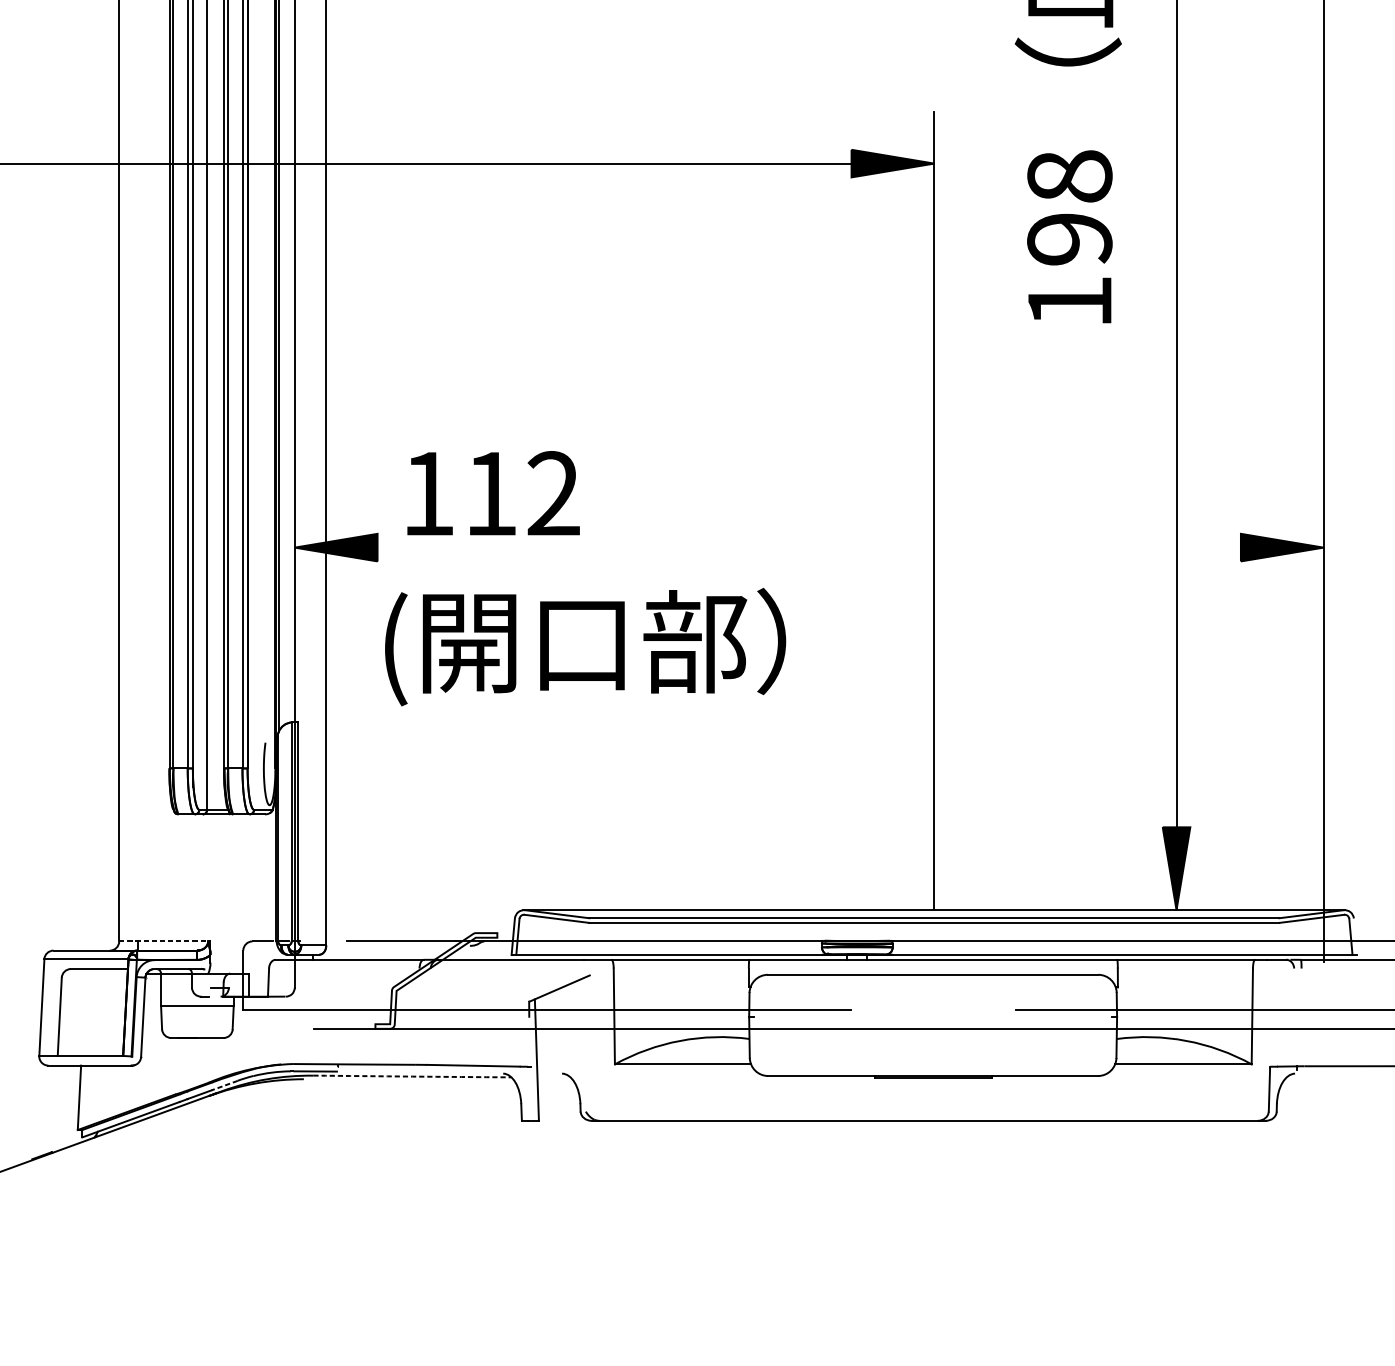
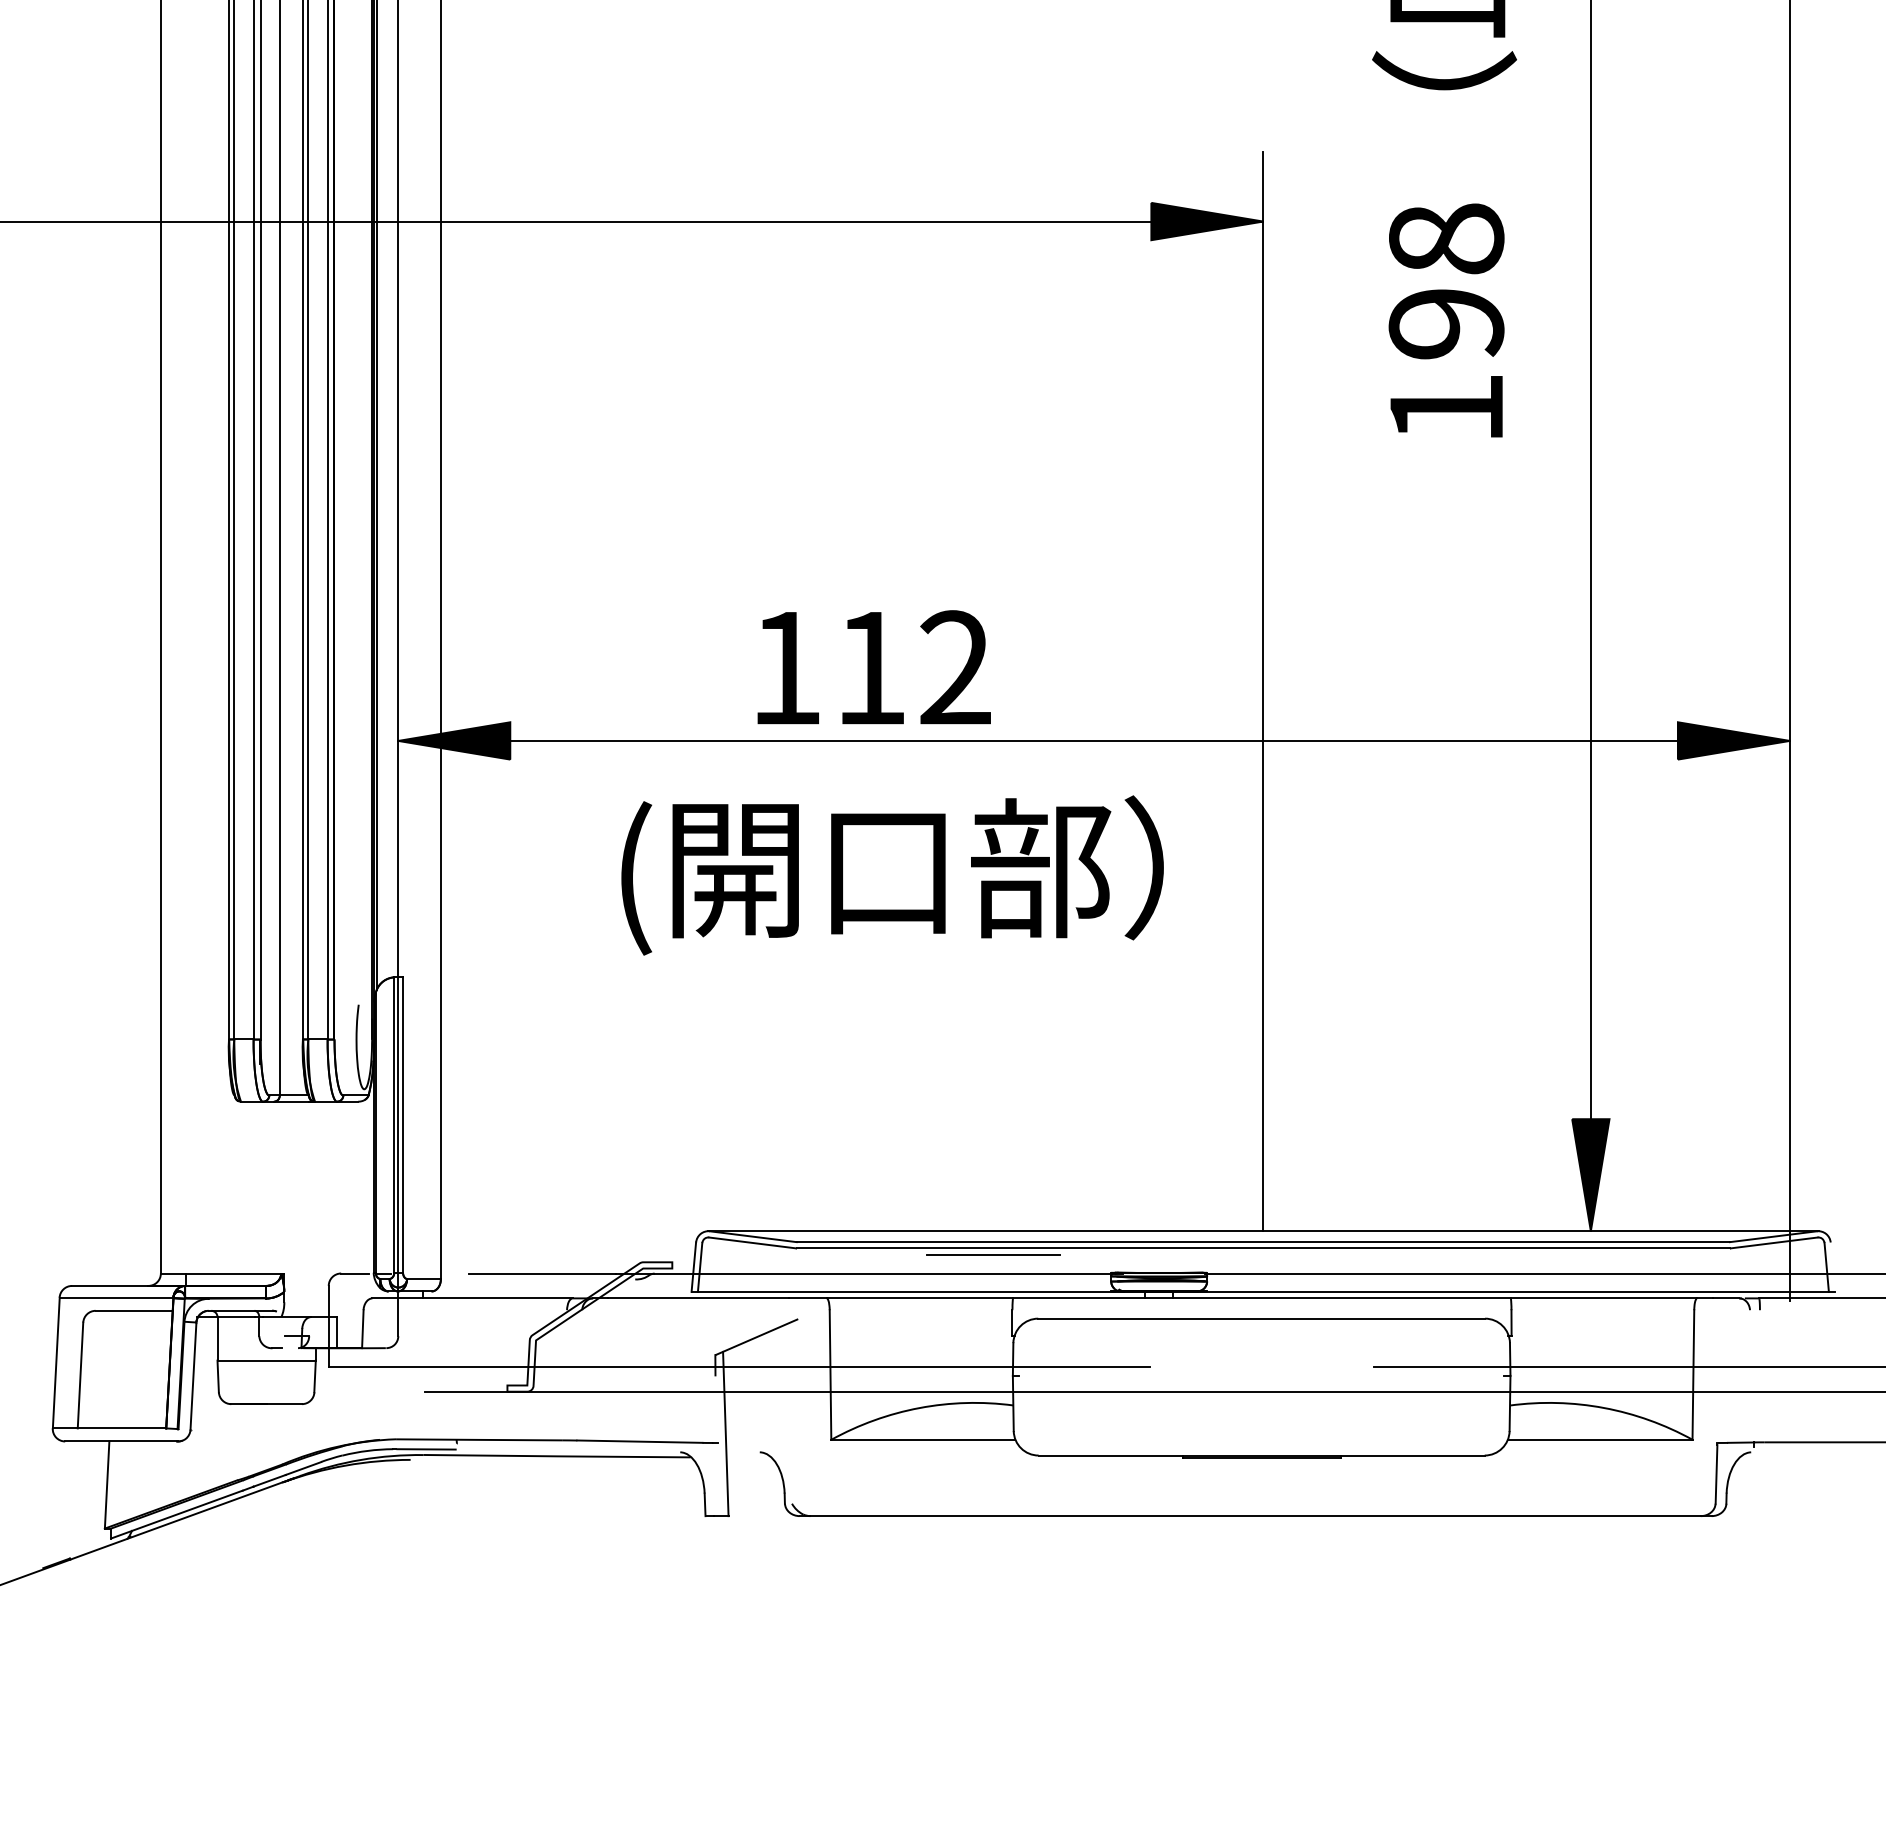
text: (493, 493) -> (873, 667), moved
line: (808, 547) -> (1093, 740), added
text: (585, 647) -> (892, 875), moved
line: (734, 927) -> (992, 1254), added
line: (164, 941) -> (221, 1273), dashed -> solid
arc: (412, 1076) -> (557, 1456), dashed -> solid
line: (224, 1085) -> (303, 1468), dashed -> solid

